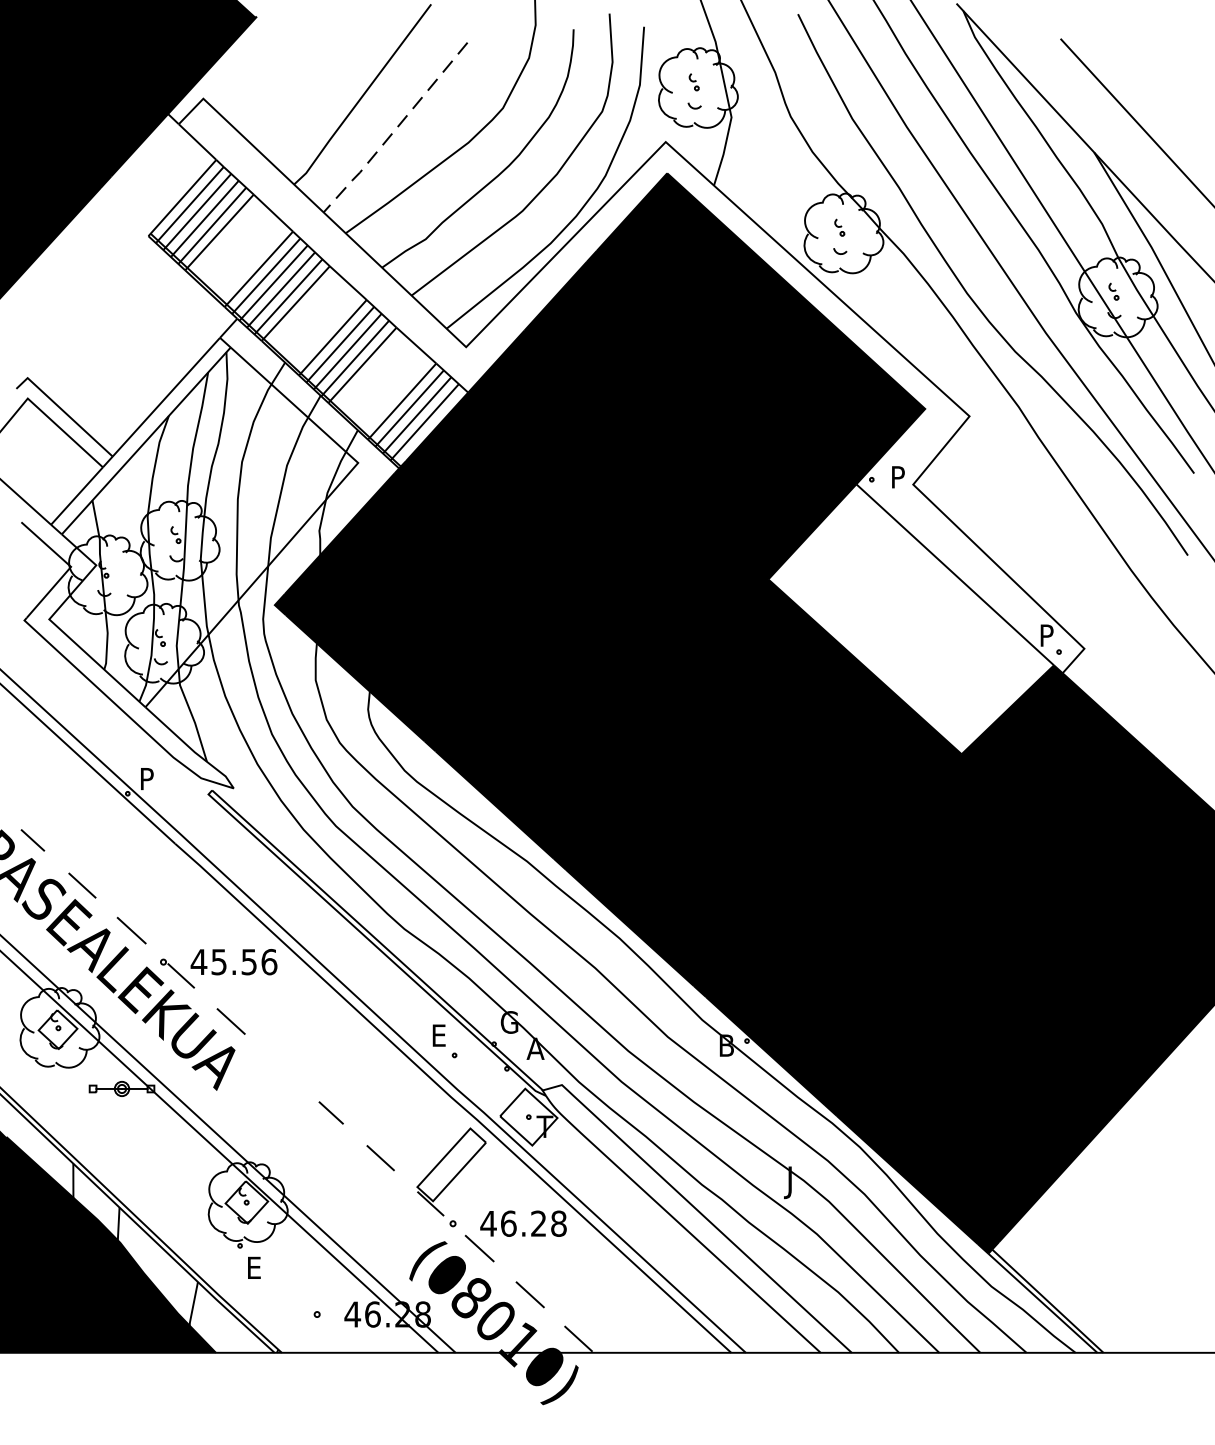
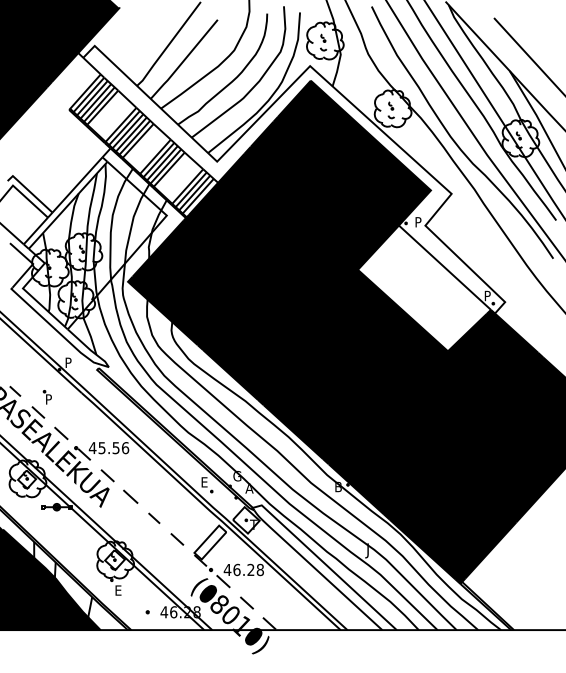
line: (393, 132) -> (183, 61), dashed -> solid
part: (99, 853) -> (46, 397), added
line: (280, 1065) -> (130, 496), added

